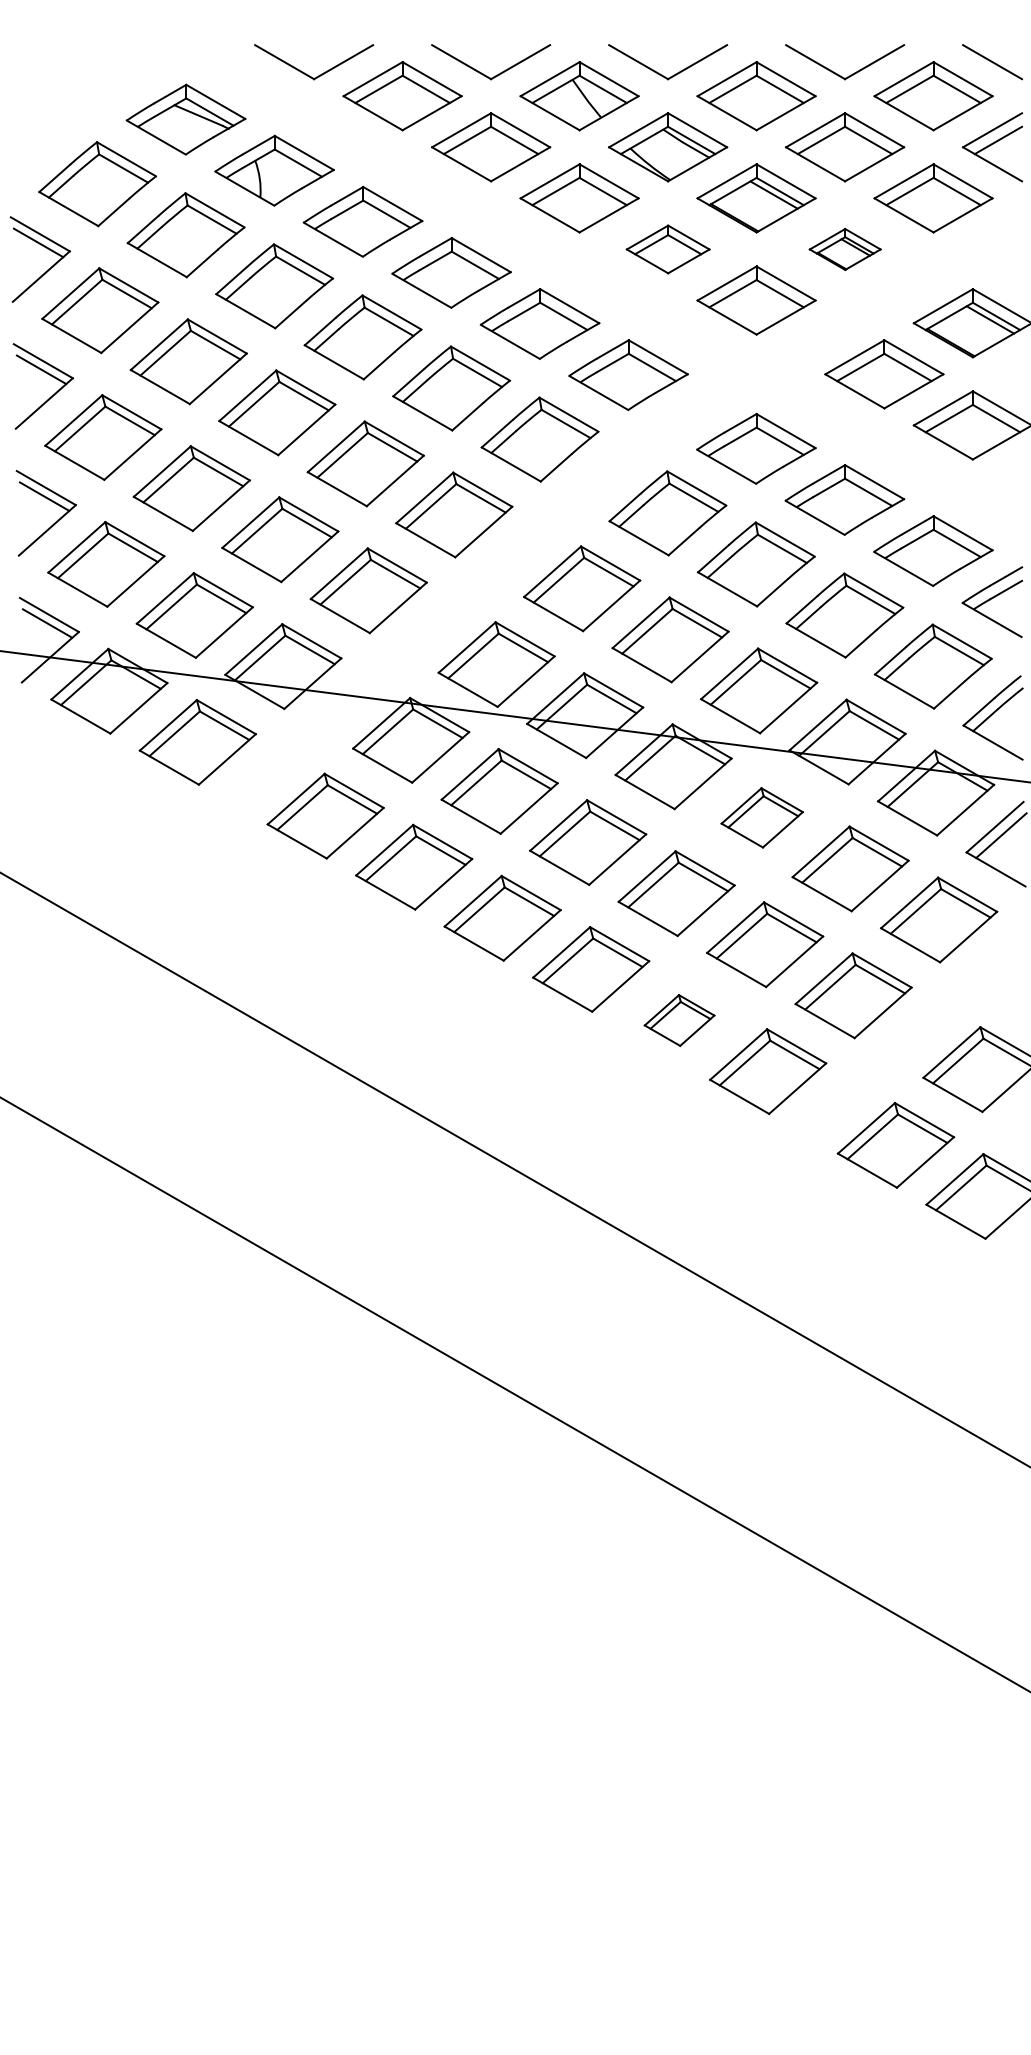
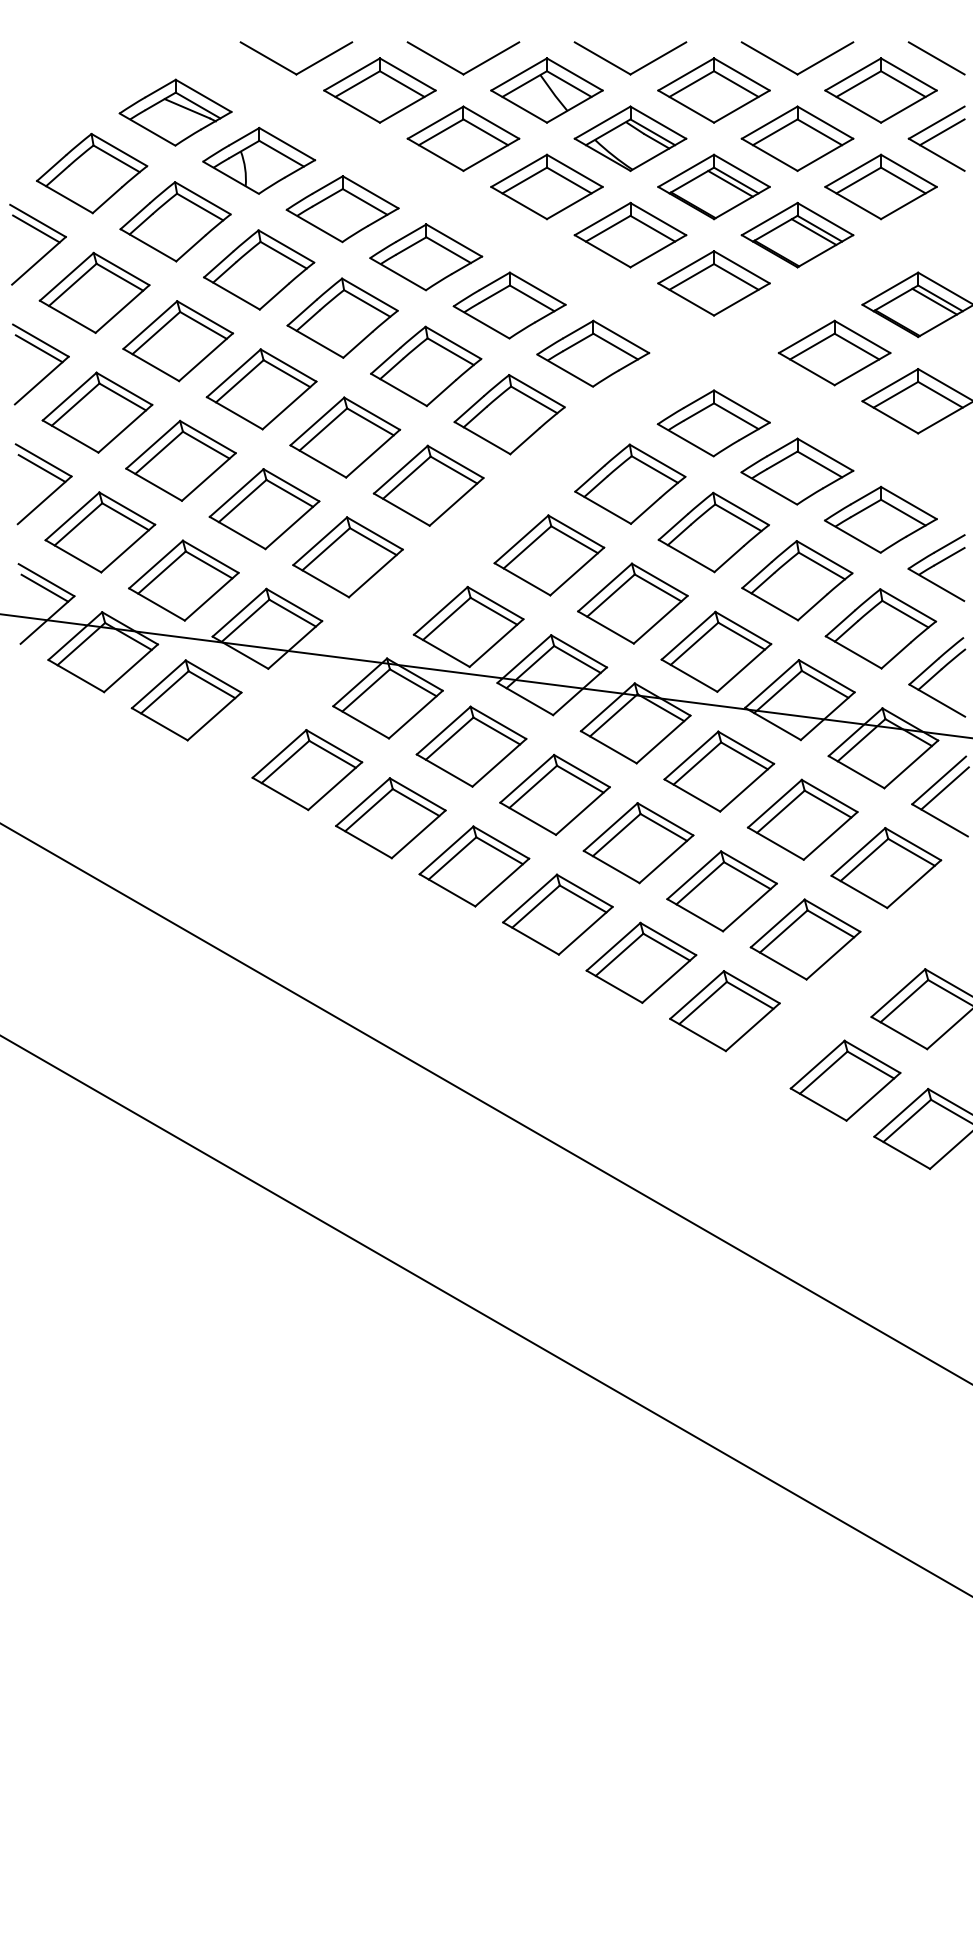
part: (668, 249) -> (630, 235), size x1.43
part: (845, 249) -> (797, 235), size x1.67
part: (762, 817) -> (719, 771), size x1.43
part: (679, 1020) -> (641, 962), size x1.67

